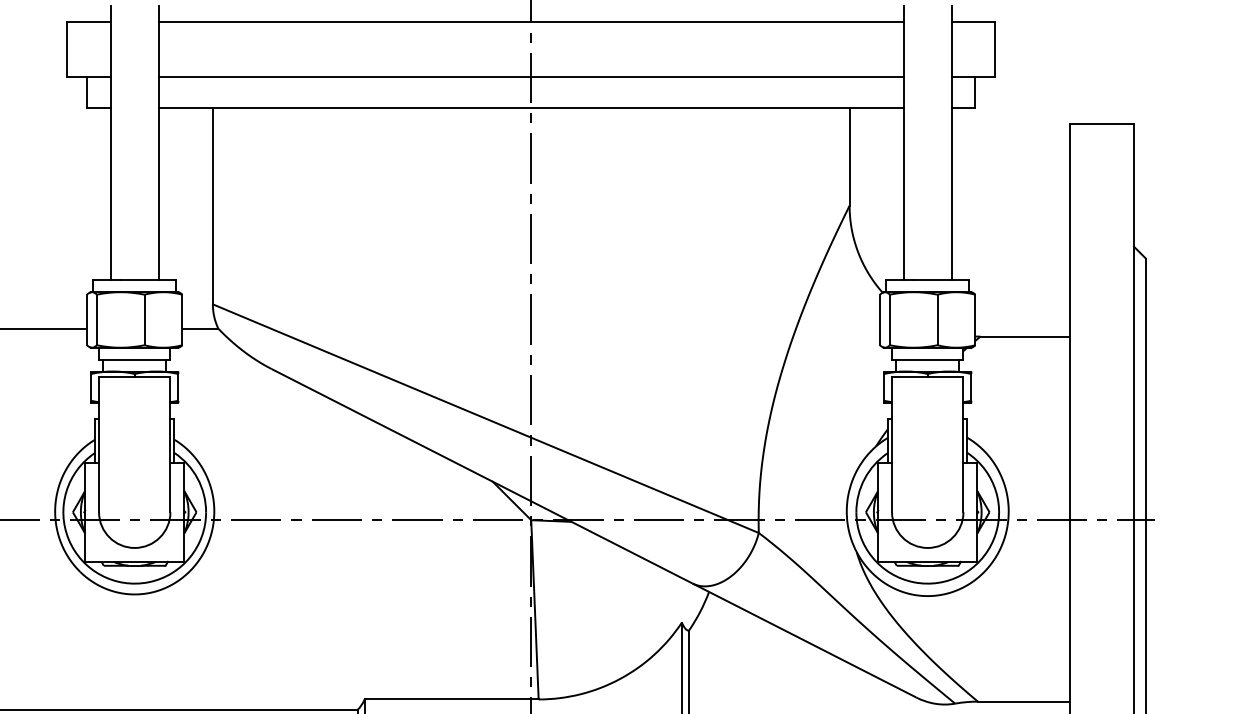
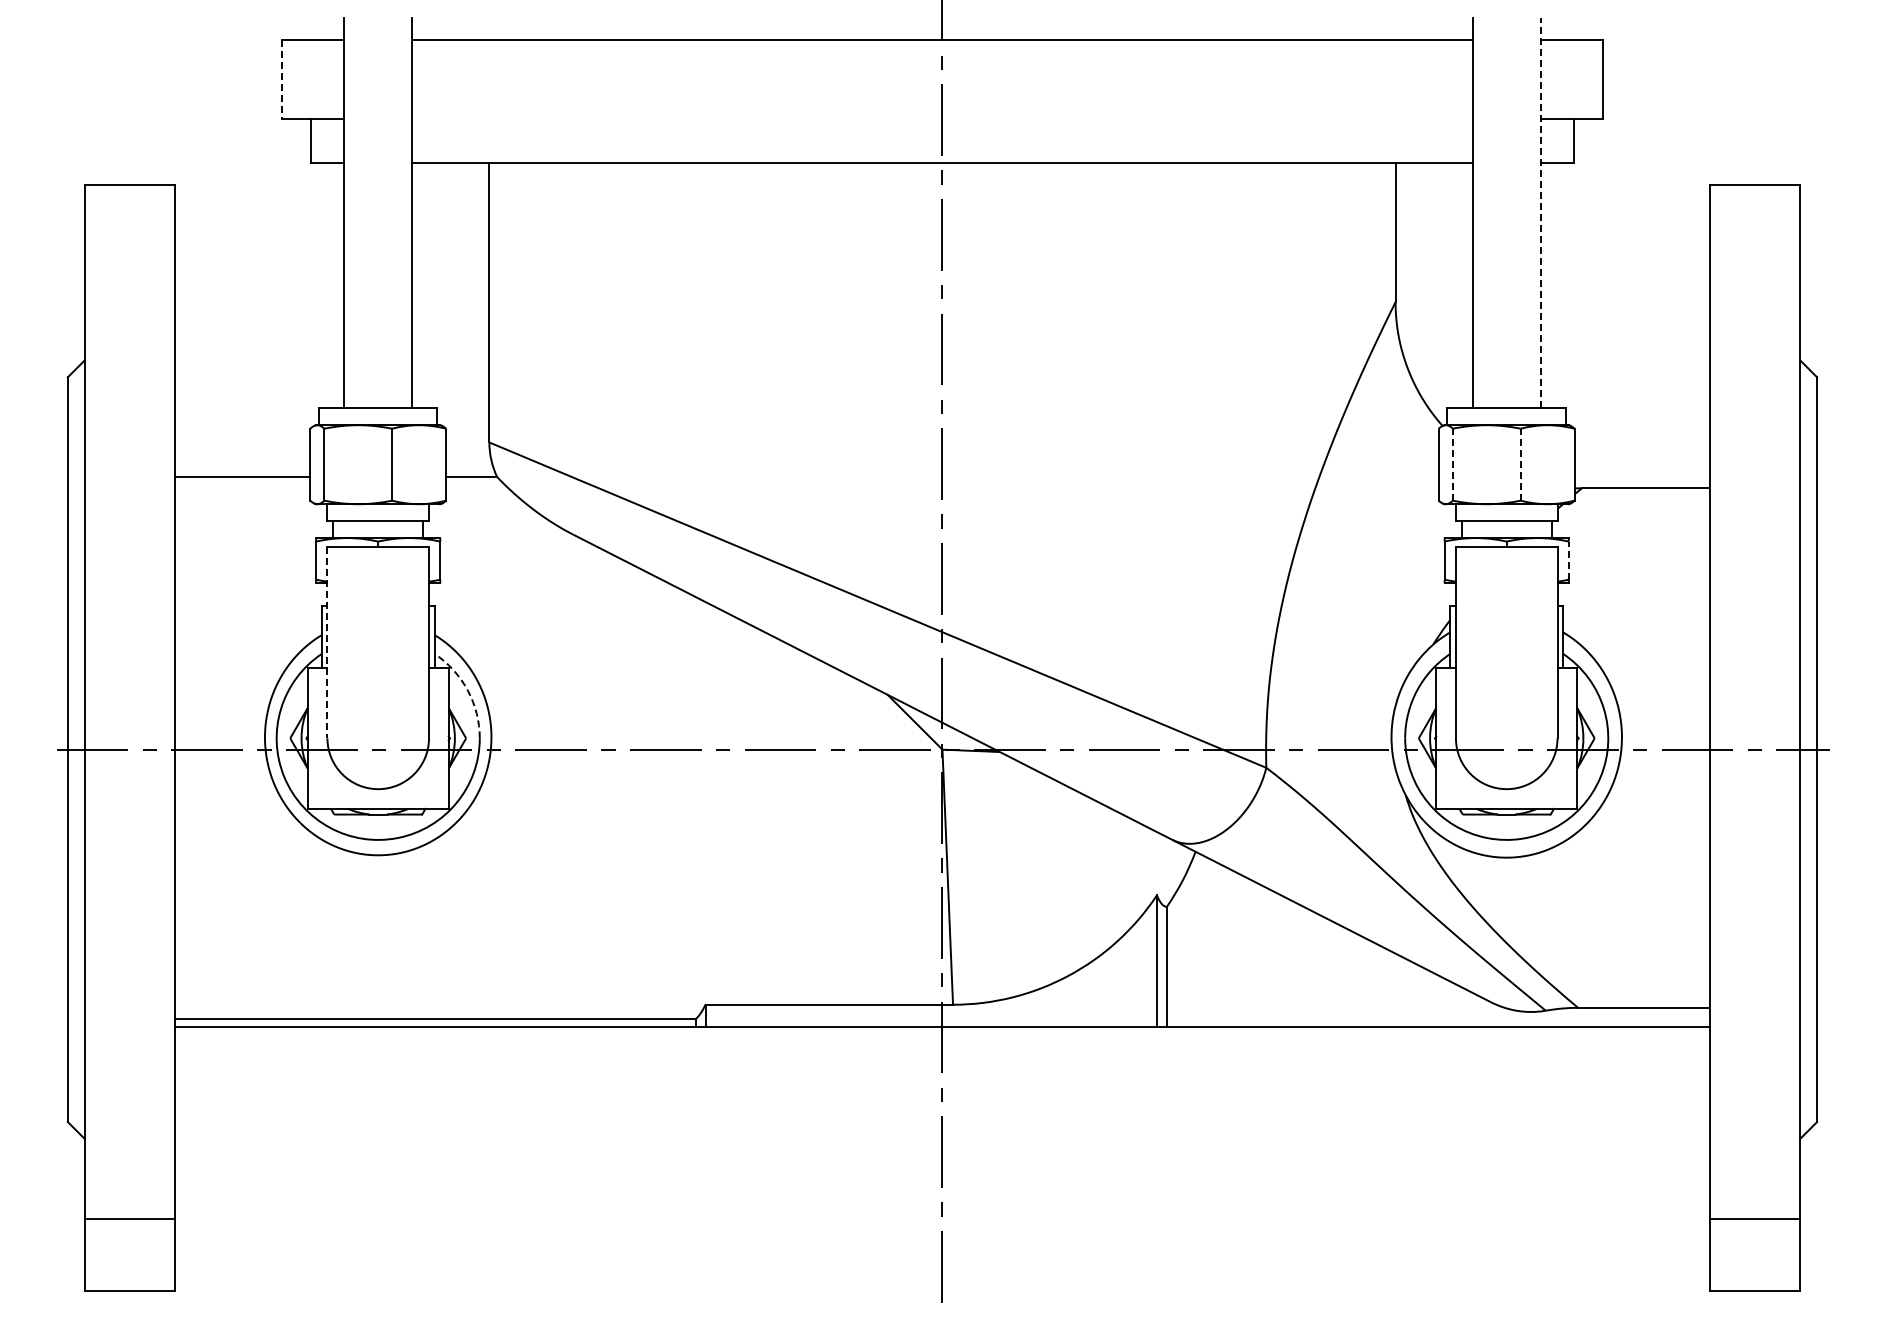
line: (67, 49) -> (282, 80), solid -> dashed
line: (531, 77) -> (942, 119), removed
line: (951, 142) -> (1540, 212), solid -> dashed
line: (889, 319) -> (1452, 464), solid -> dashed
line: (937, 319) -> (1520, 464), solid -> dashed
line: (971, 387) -> (1568, 560), solid -> dashed
line: (99, 444) -> (327, 642), solid -> dashed
arc: (197, 478) -> (467, 690), solid -> dashed

